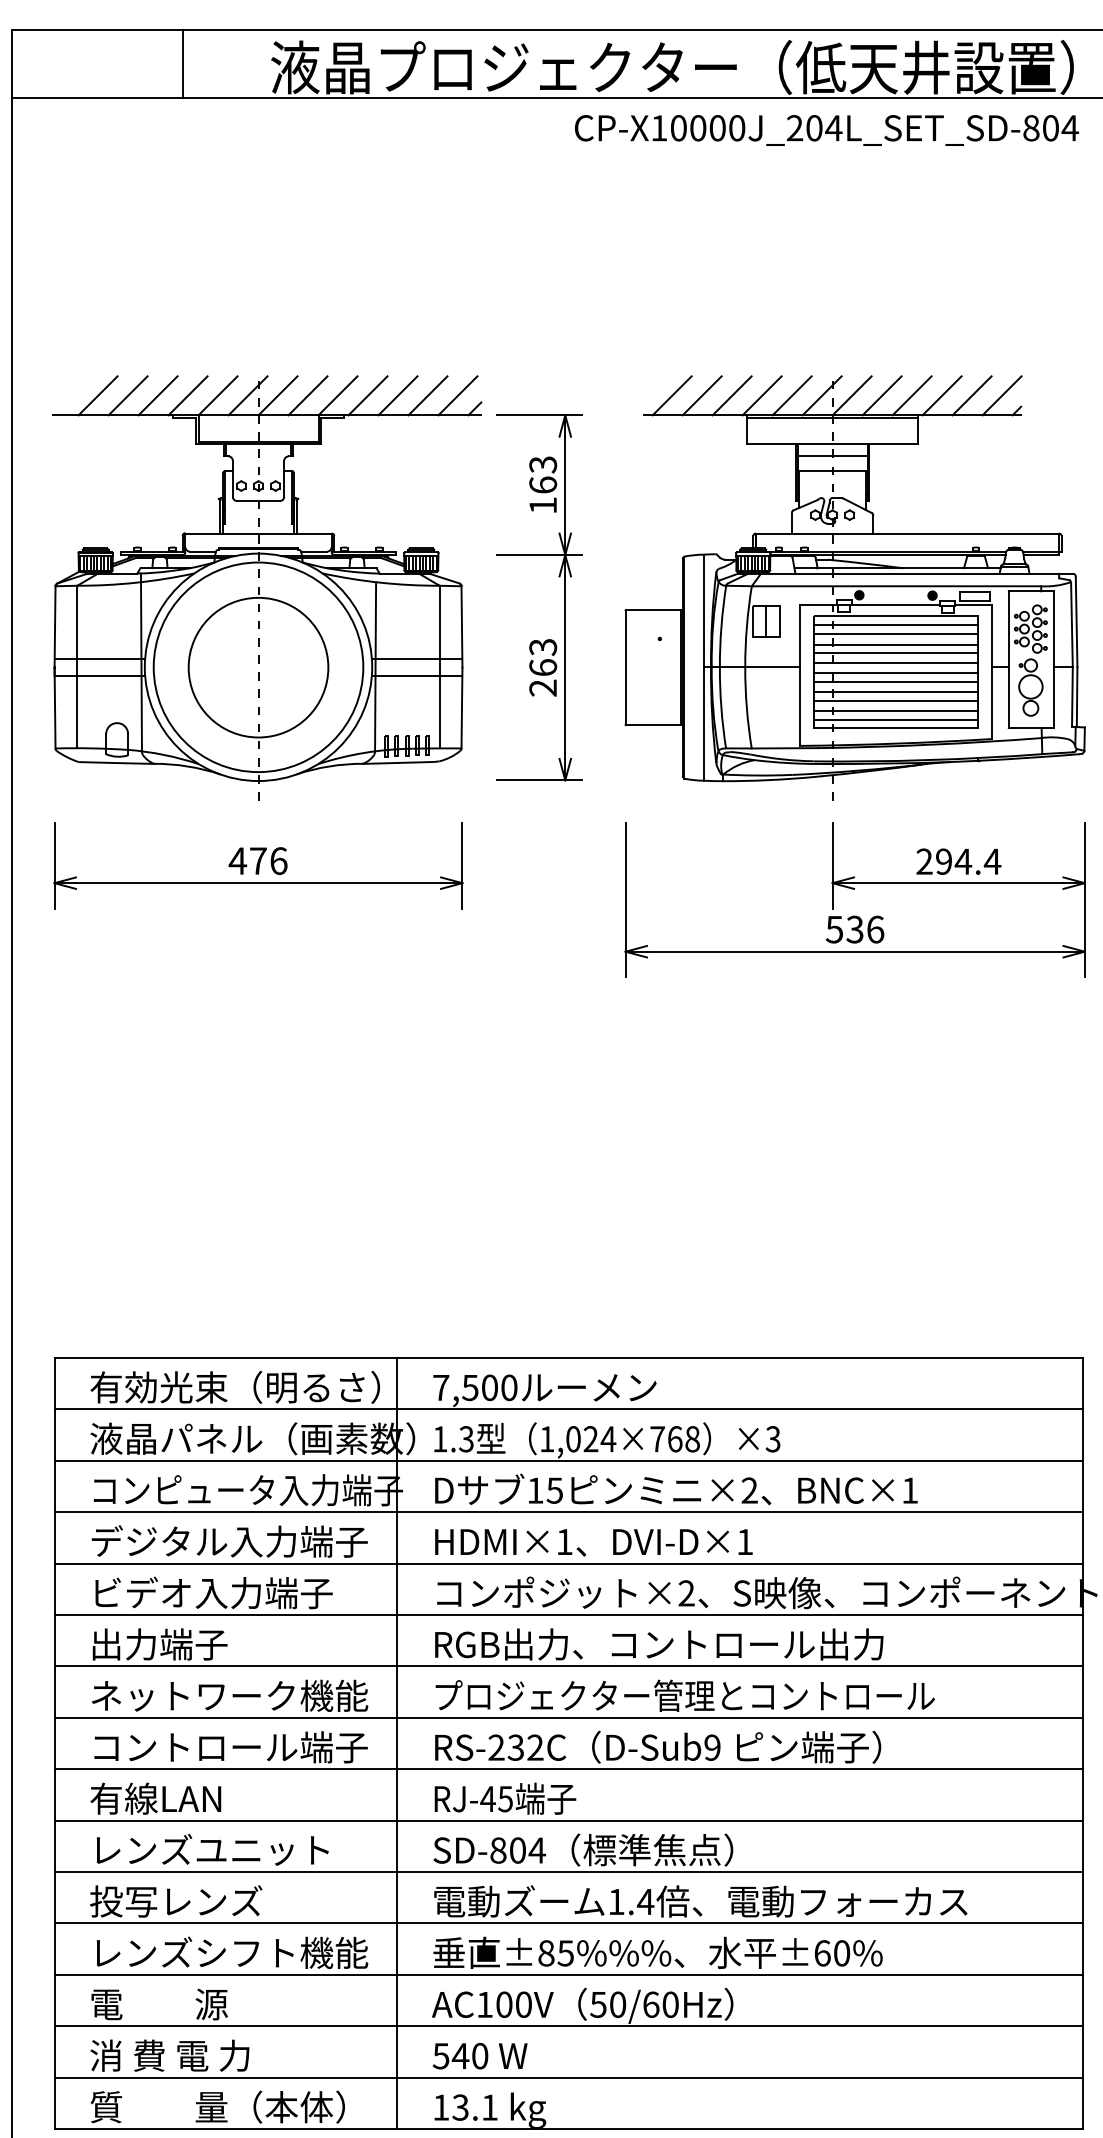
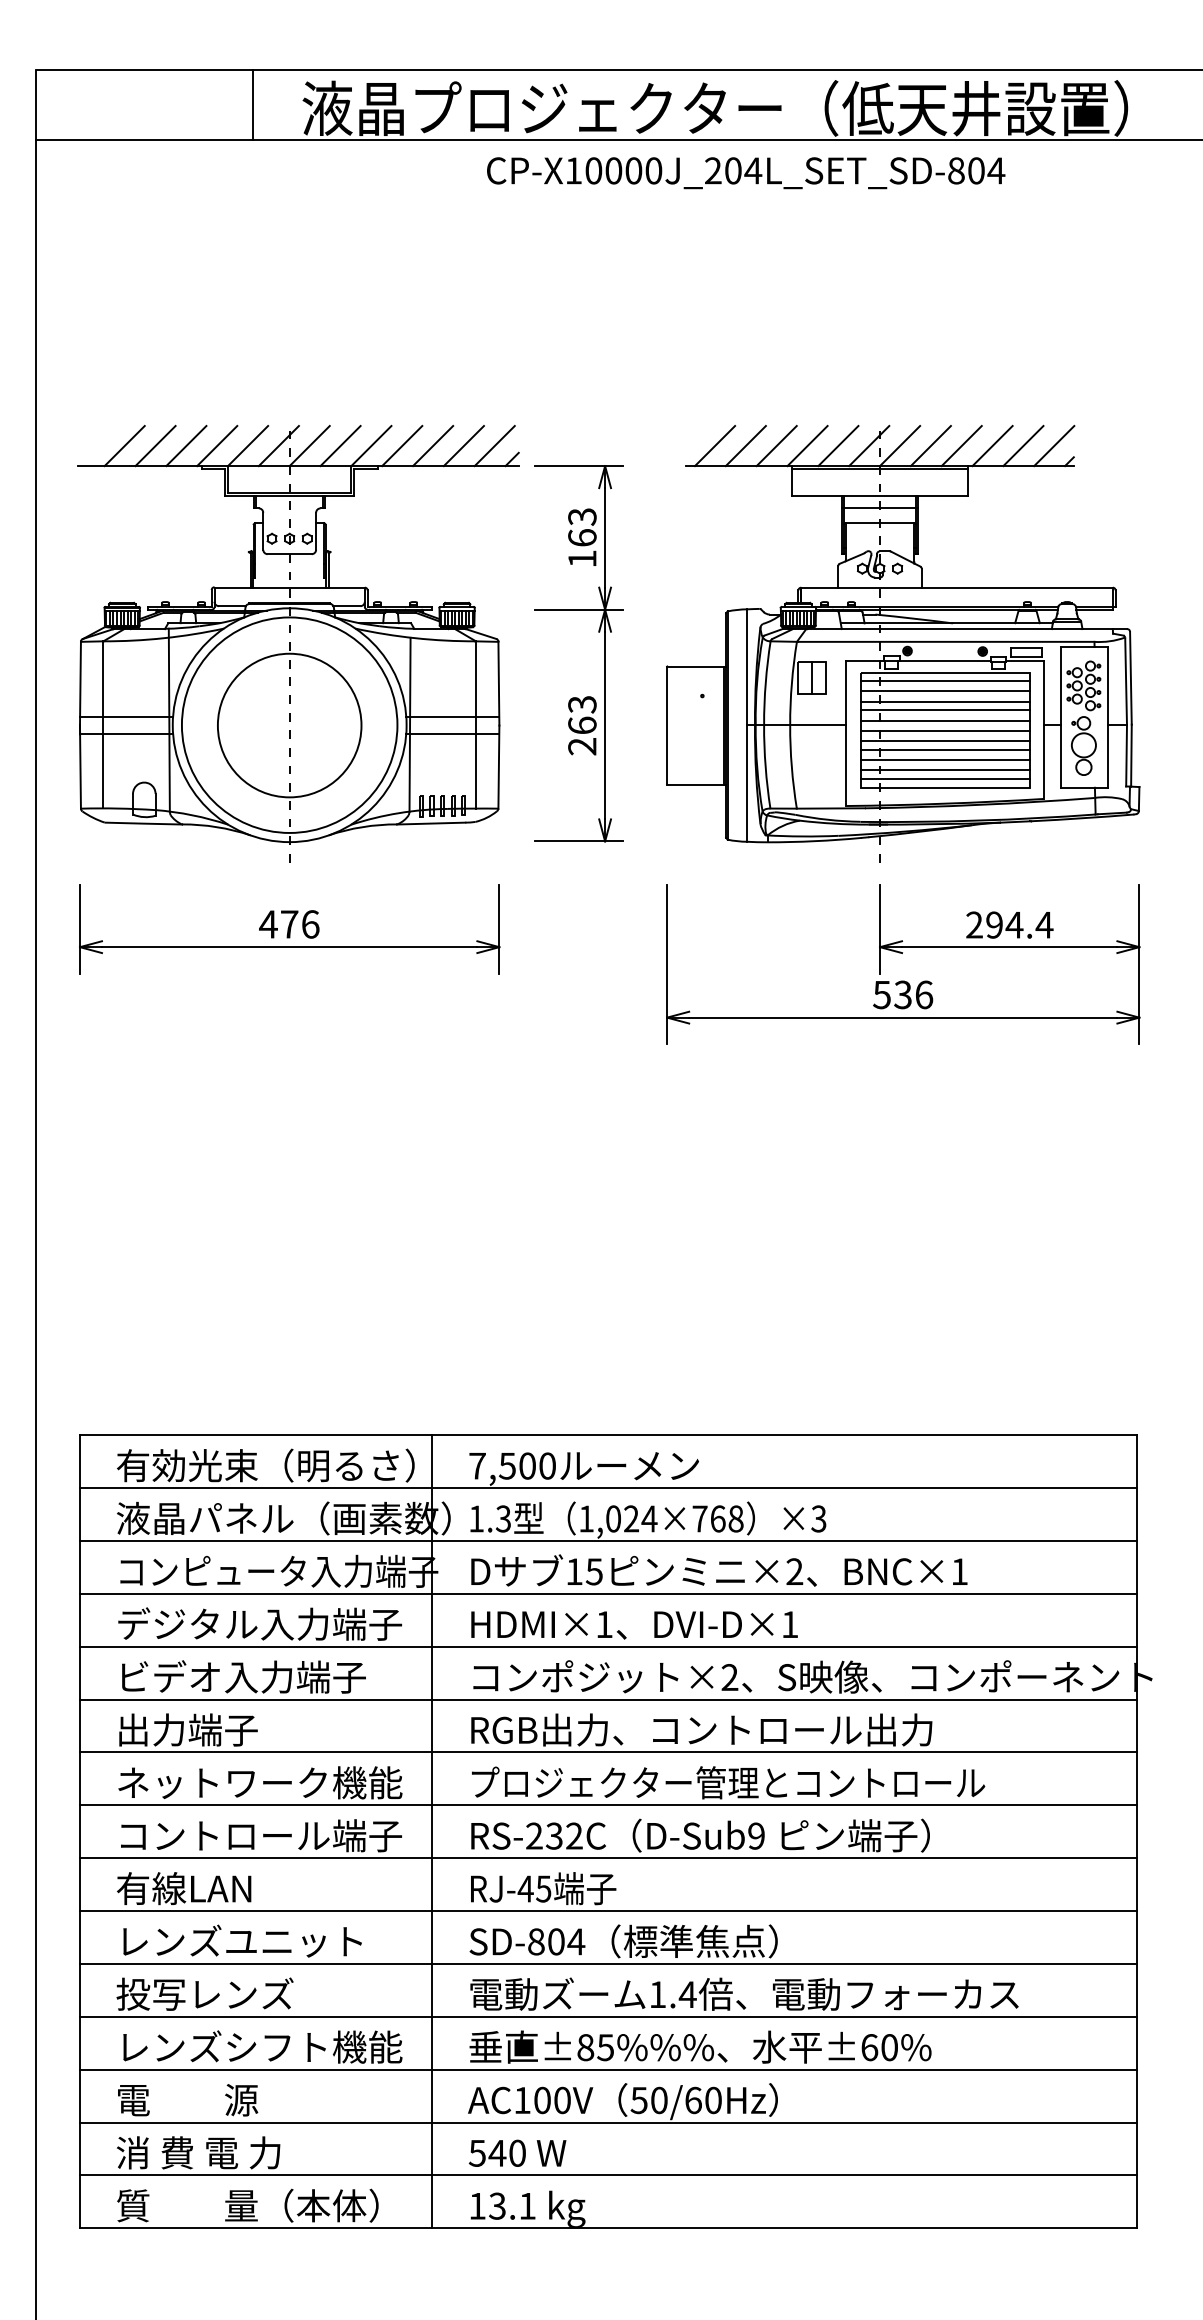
line: (183, 63) -> (253, 104), moved
text: (827, 130) -> (746, 173), moved

